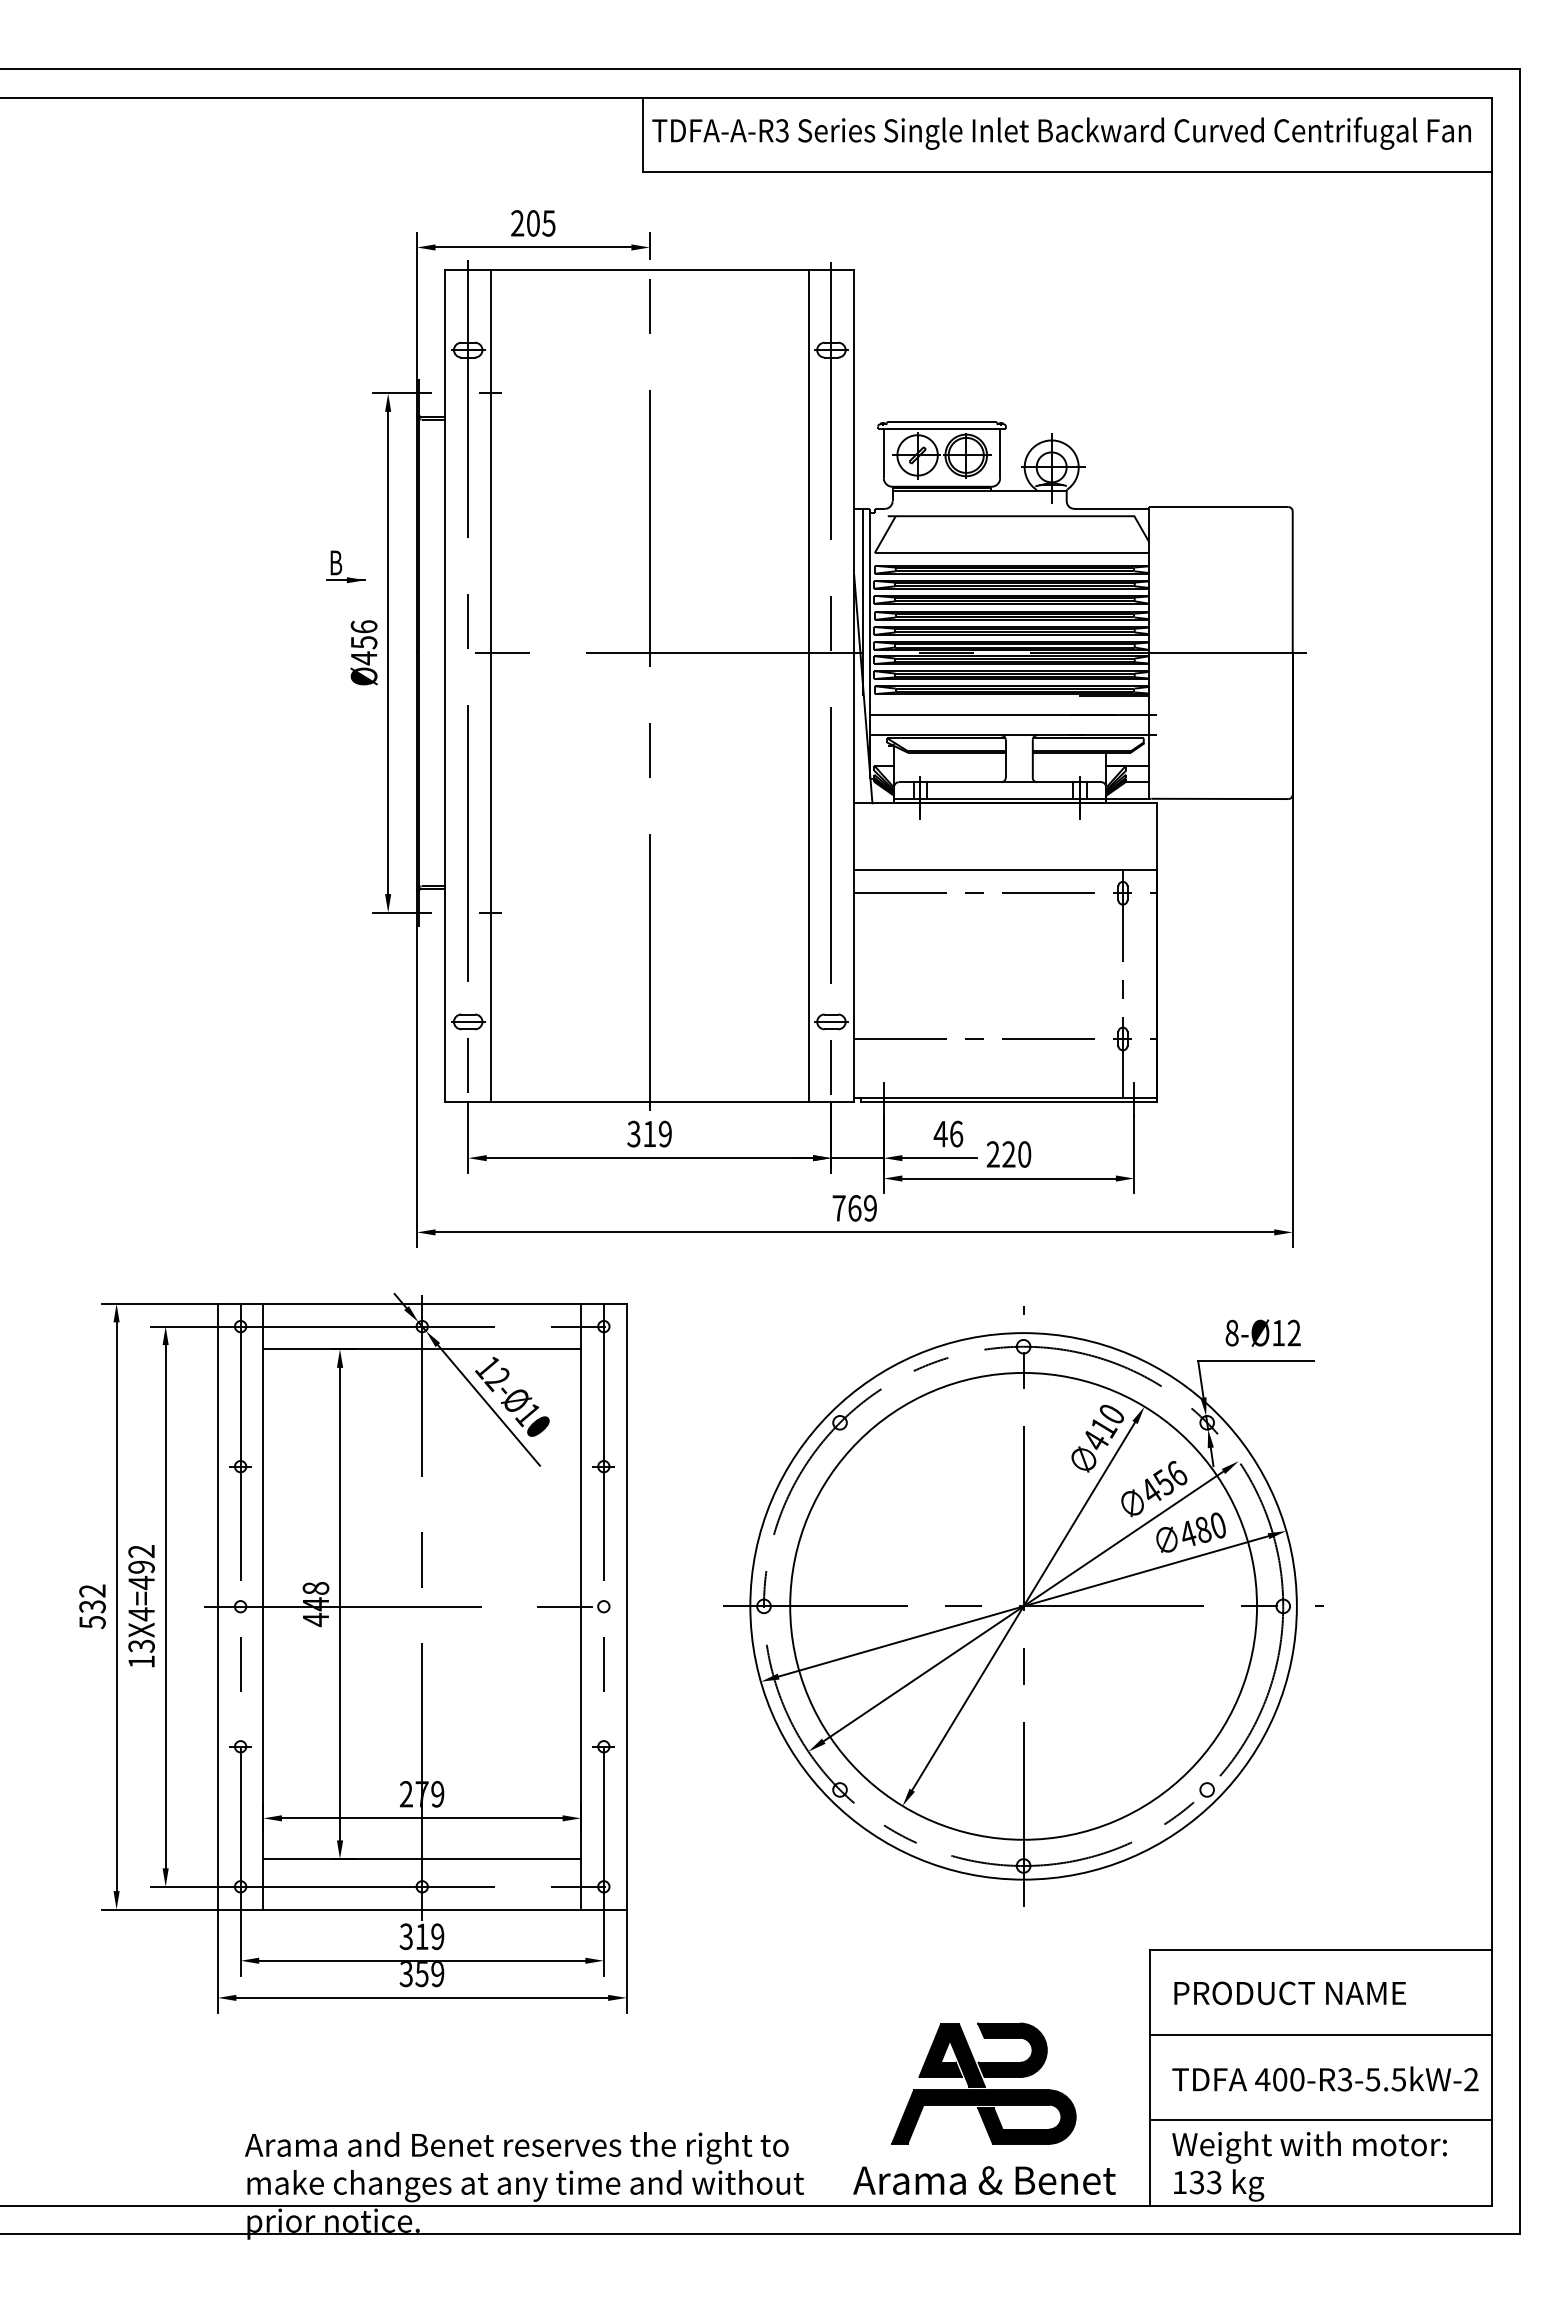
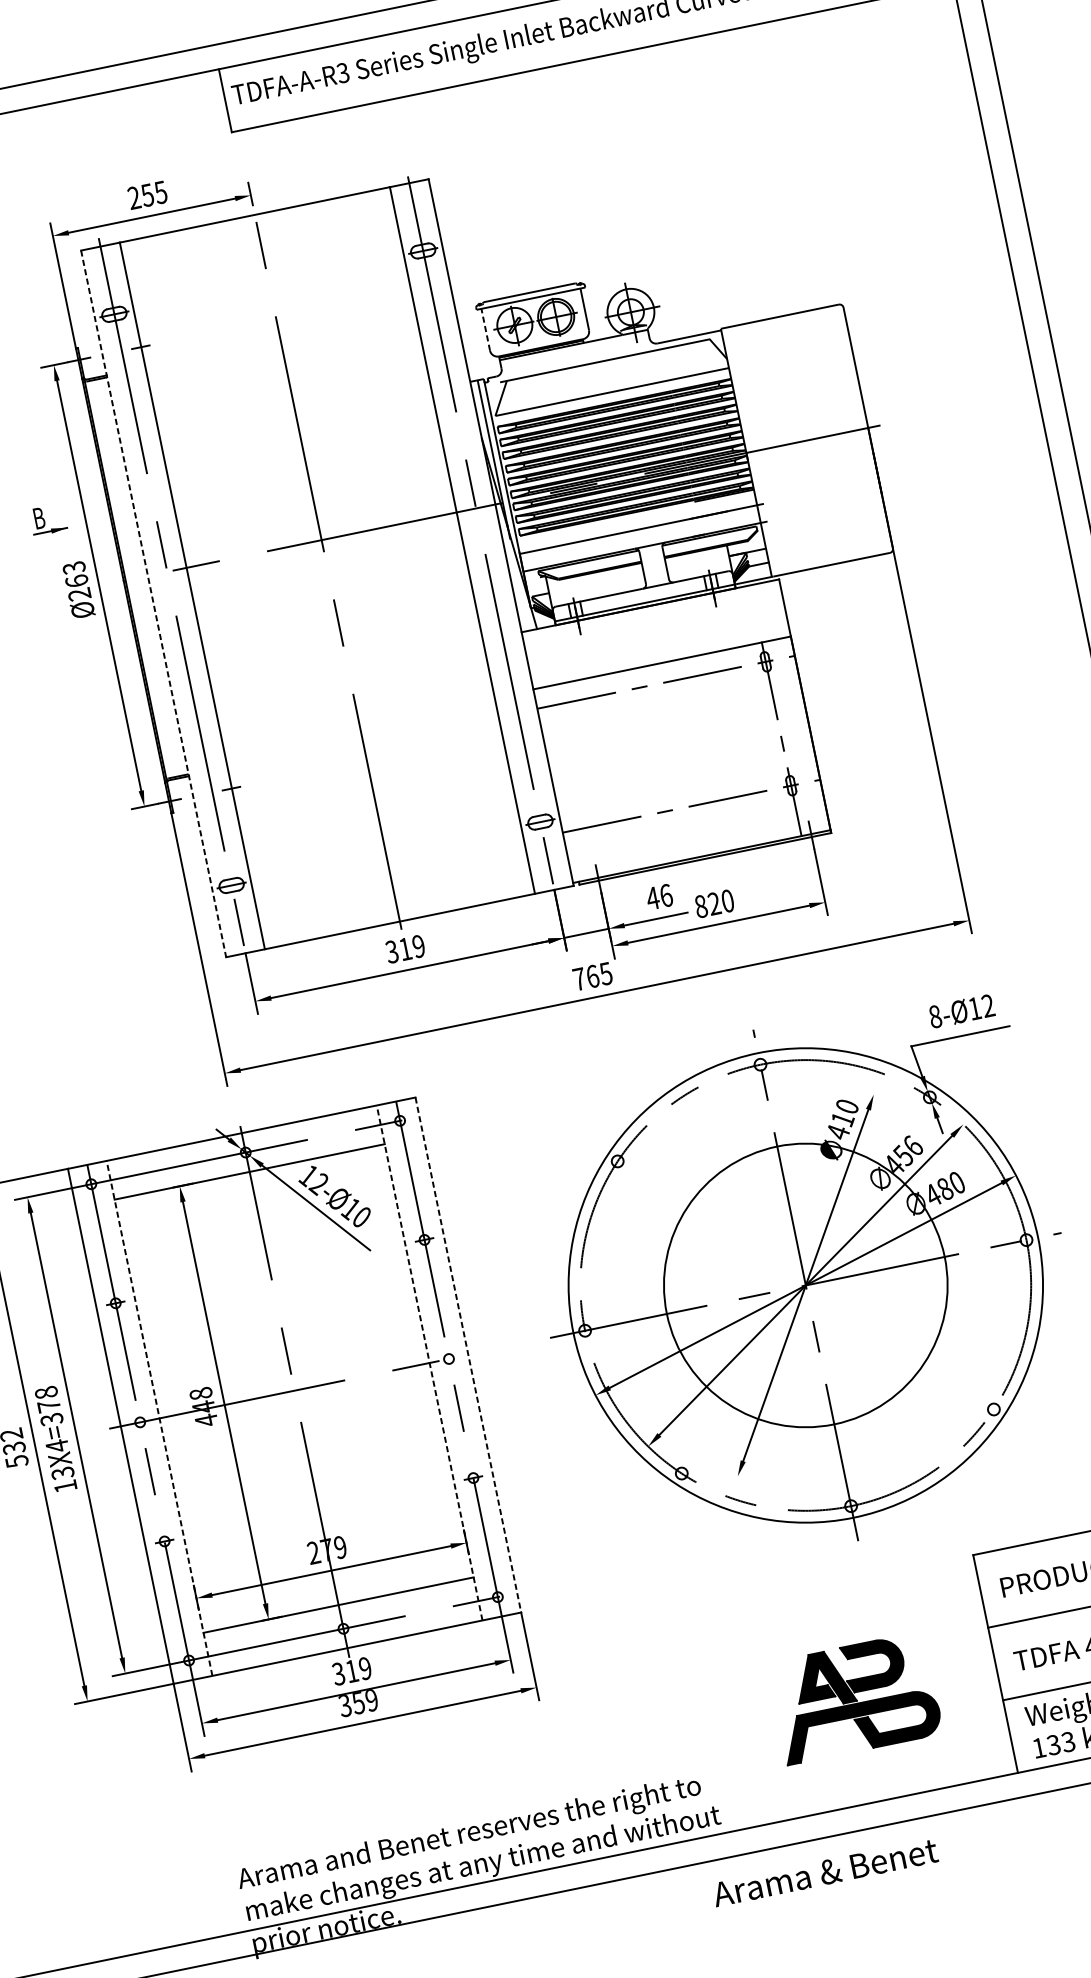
text: (532, 223) -> (146, 195), 205 -> 255
line: (883, 453) -> (485, 329), solid -> dashed
text: (363, 642) -> (76, 581), Ø456 -> Ø263
line: (445, 686) -> (153, 604), solid -> dashed
text: (992, 1154) -> (700, 906), 220 -> 820
text: (869, 1208) -> (605, 974), 769 -> 765
text: (141, 1567) -> (49, 1406), 13X4=492 -> 13X4=378
circle: (1023, 1605) -> (805, 1284), size x0.7
line: (263, 1606) -> (159, 1418), solid -> dashed
line: (581, 1606) -> (429, 1362), solid -> dashed
line: (626, 1606) -> (468, 1354), solid -> dashed
text: (984, 2180) -> (825, 1872), moved

